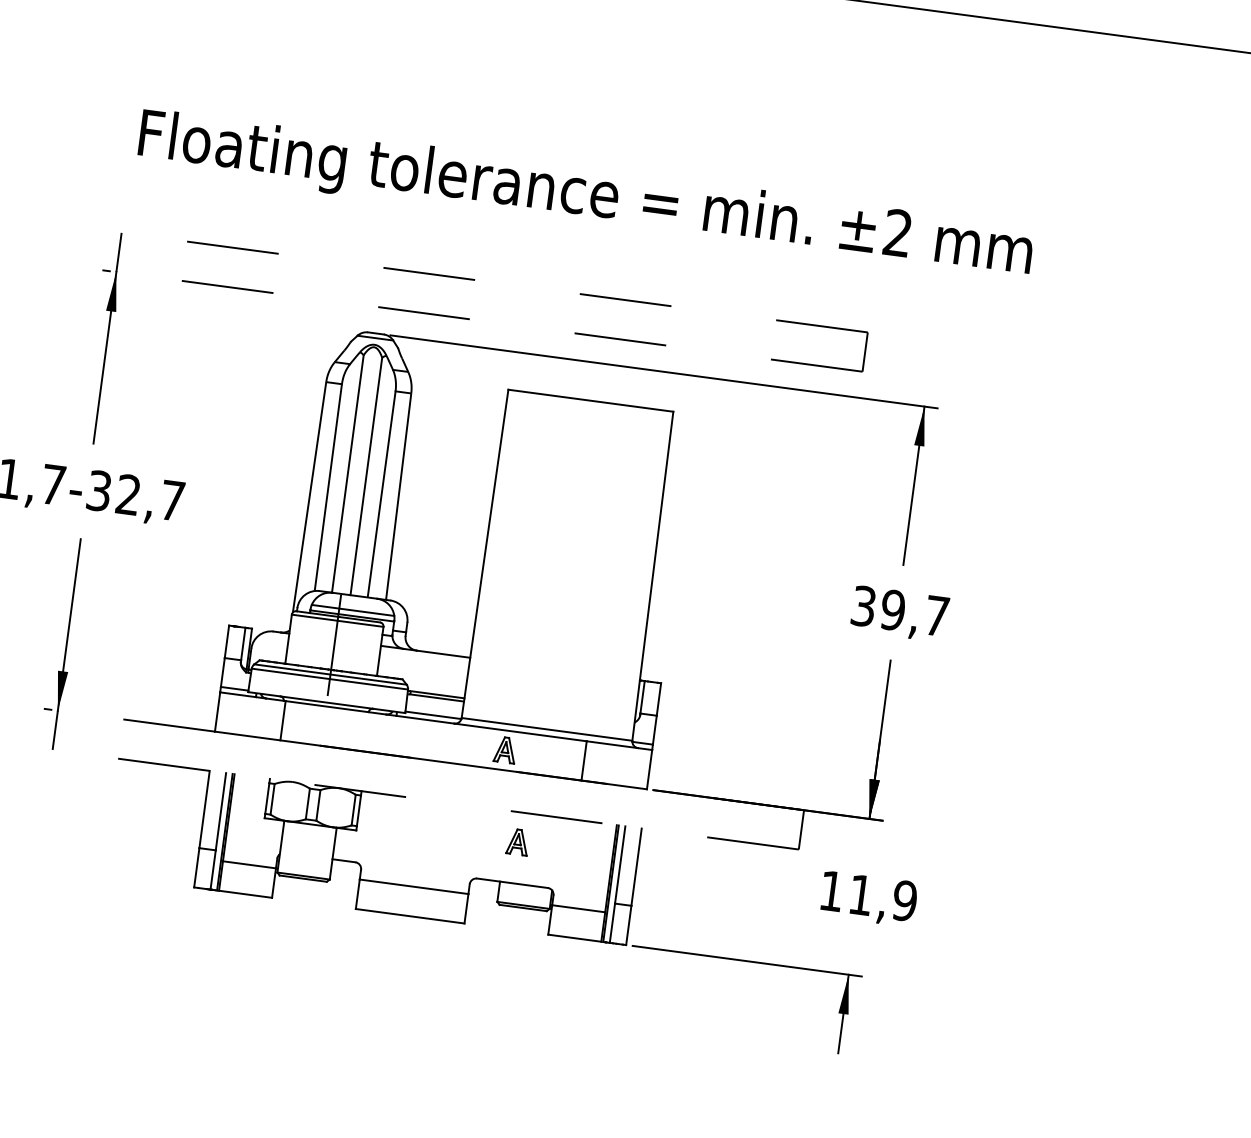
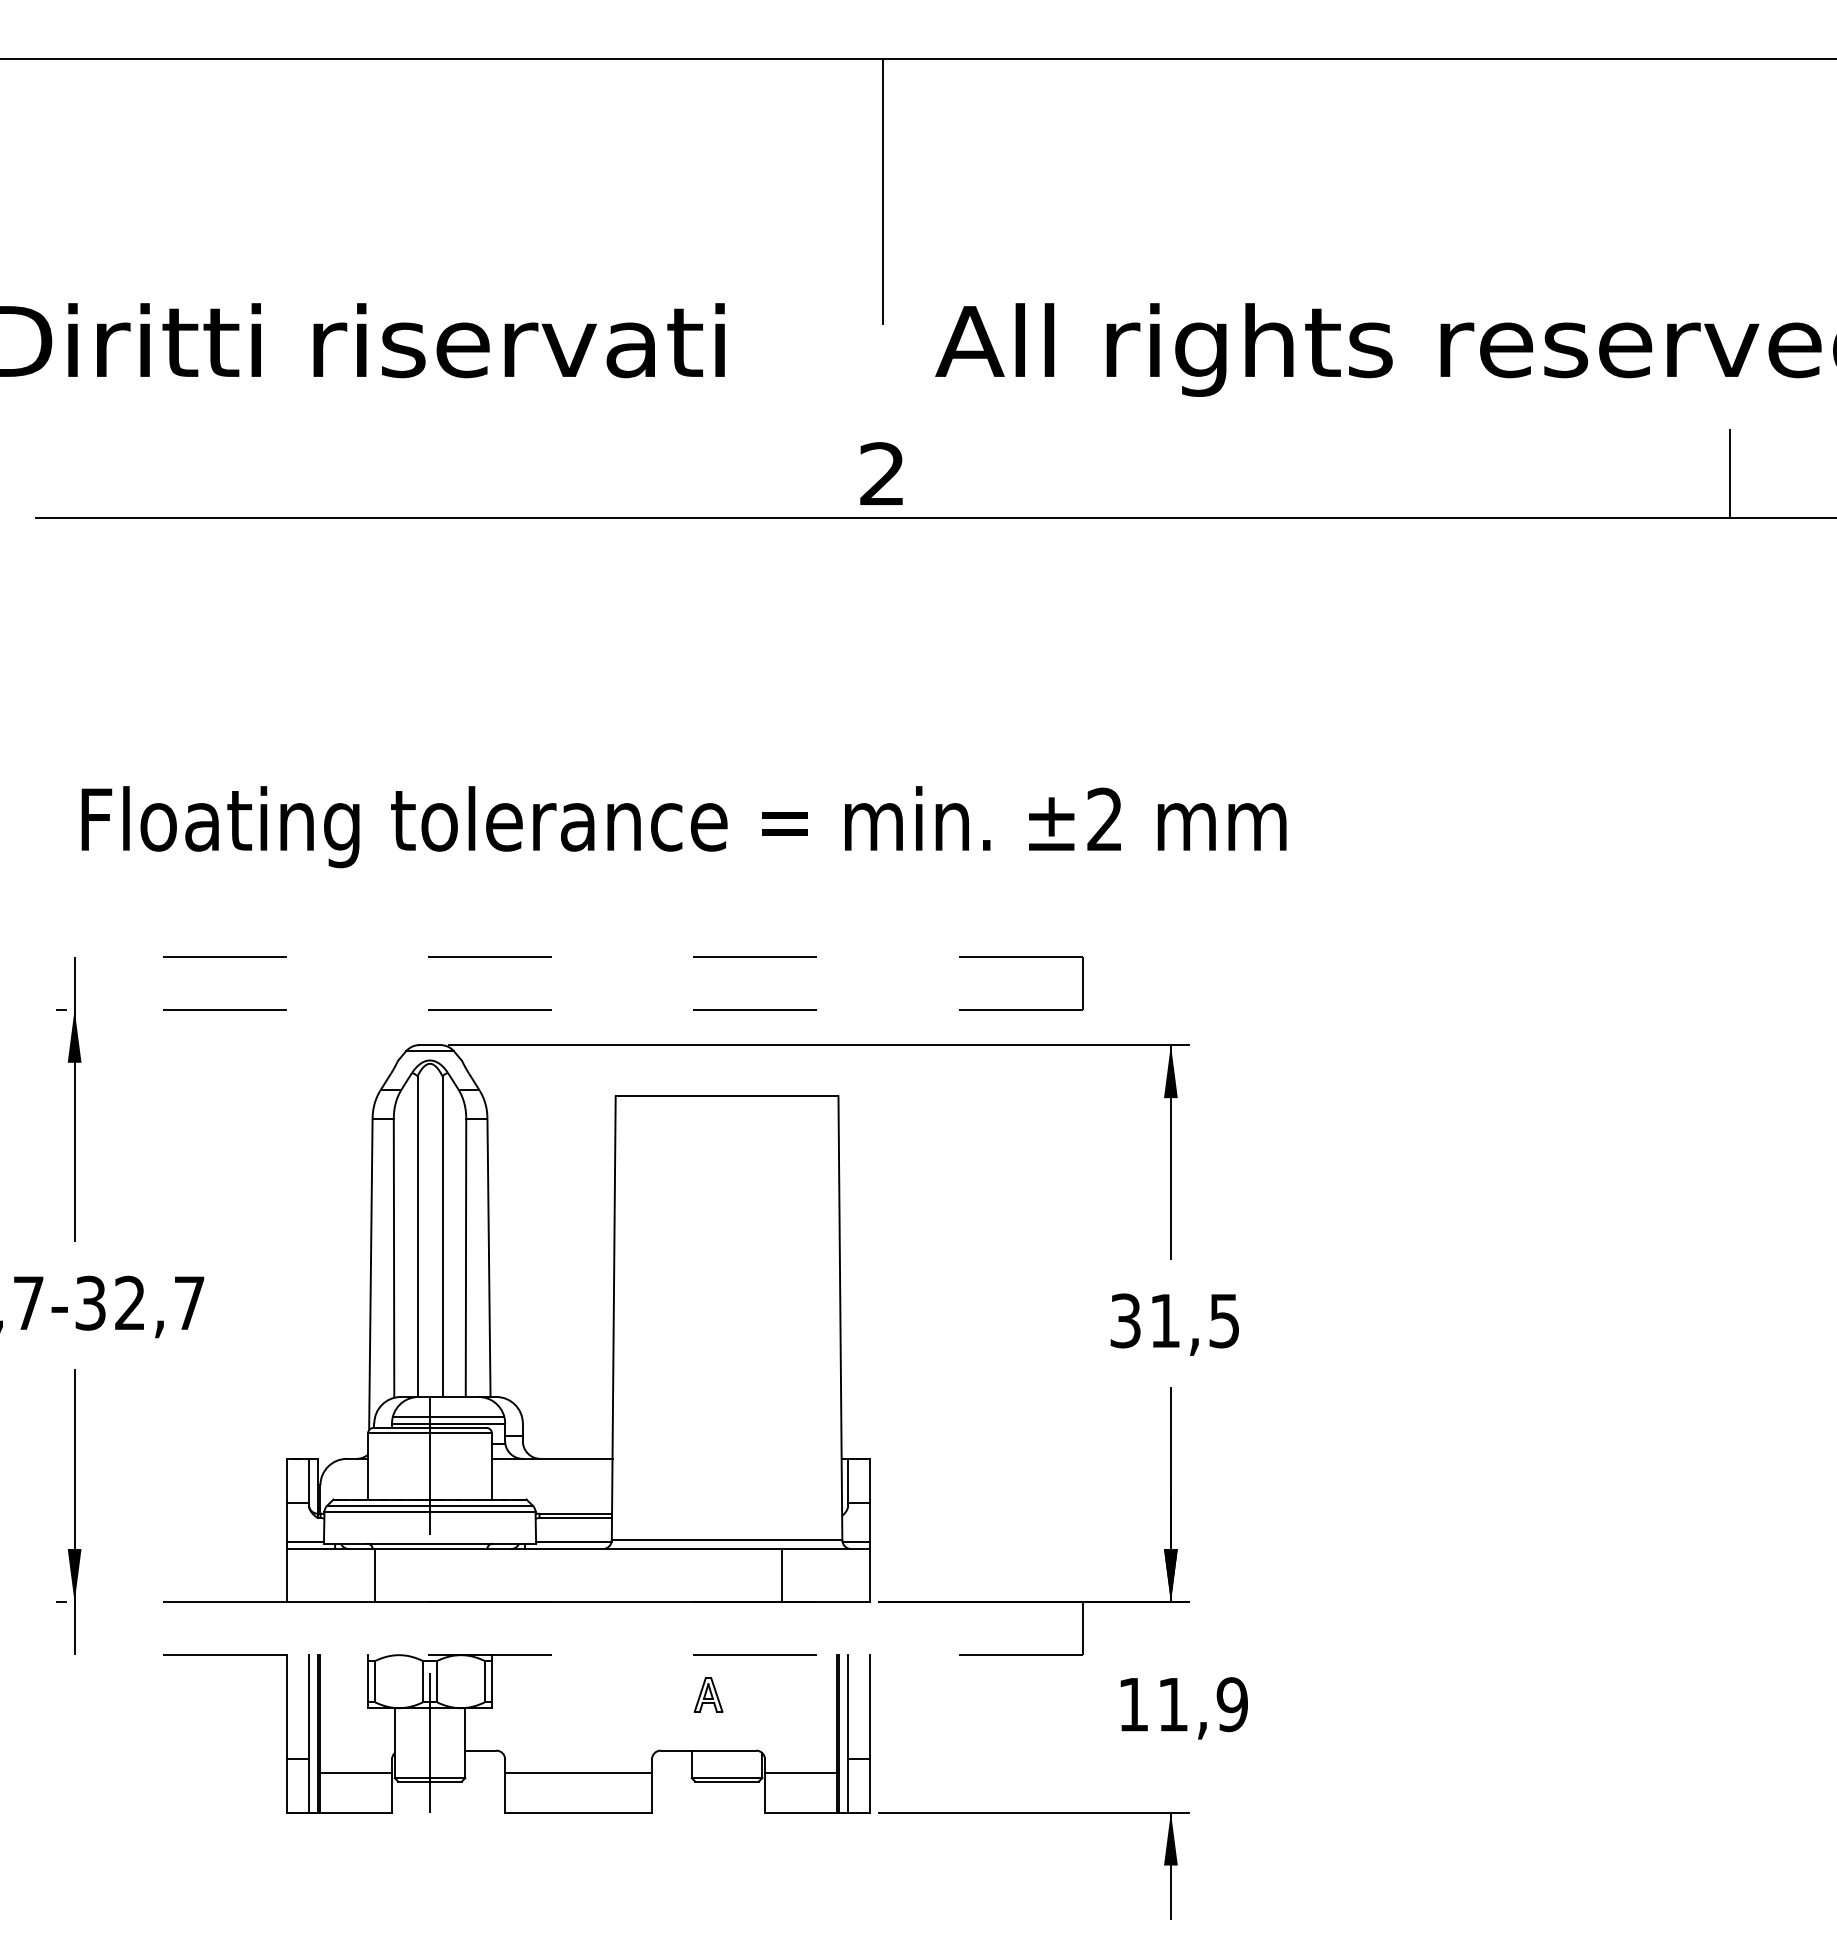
text: (914, 612) -> (1194, 1320), 39,7 -> 31,5
part: (505, 749) -> (675, 1574), removed
line: (307, 849) -> (430, 1742), added

